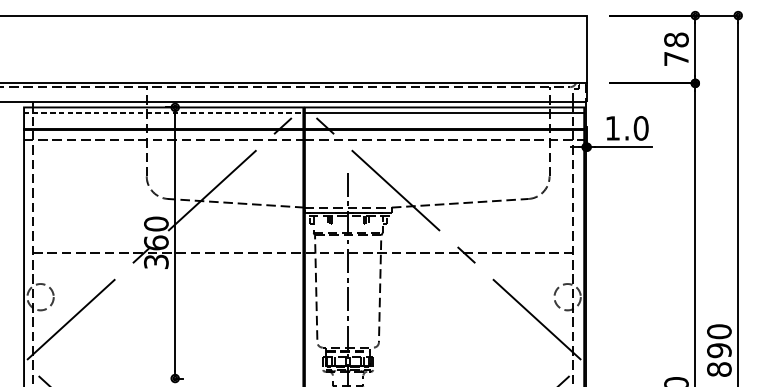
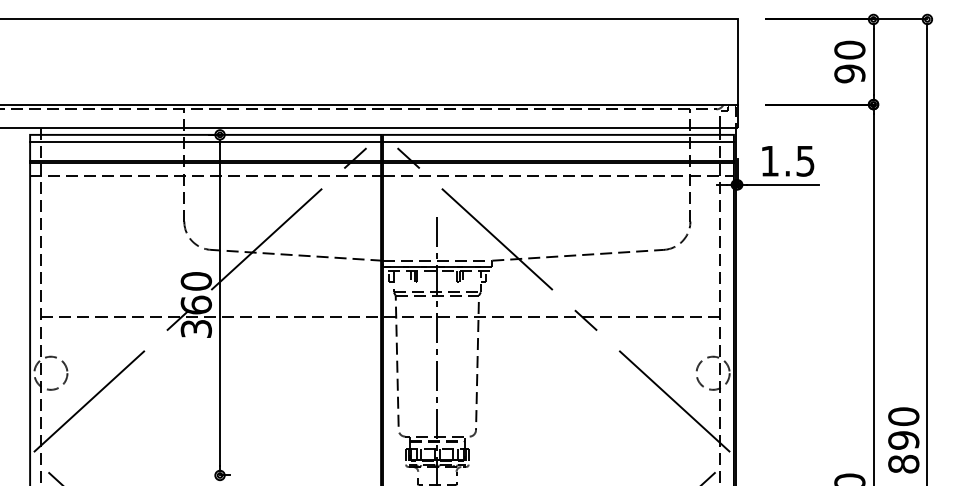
text: (676, 49) -> (849, 61), 78 -> 90
line: (163, 113) -> (205, 142), dashed -> solid
text: (641, 127) -> (805, 160), 1.0 -> 1.5

